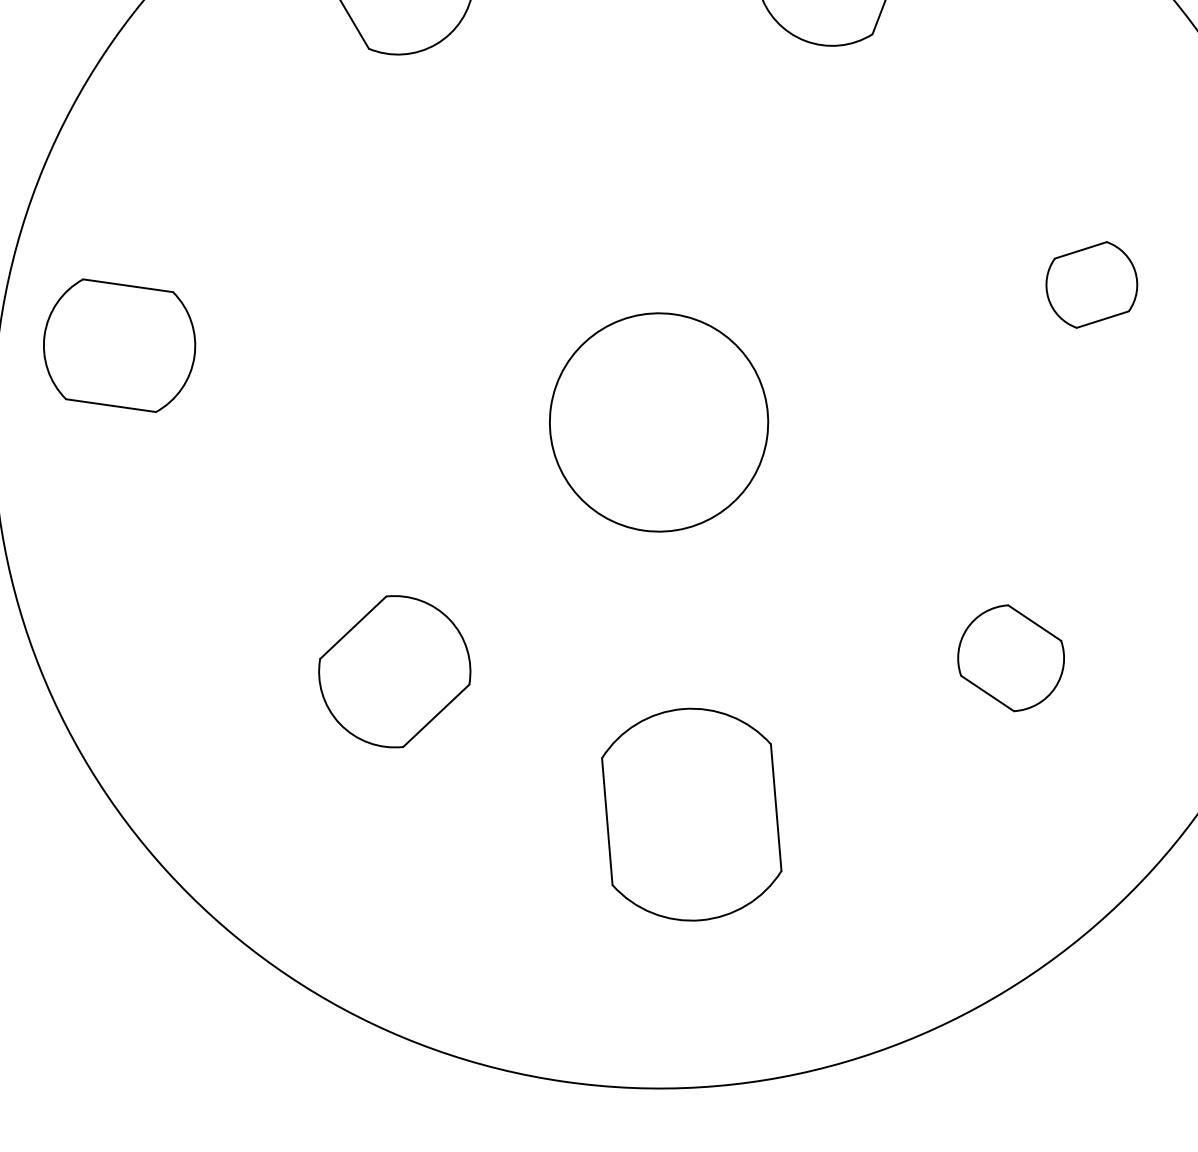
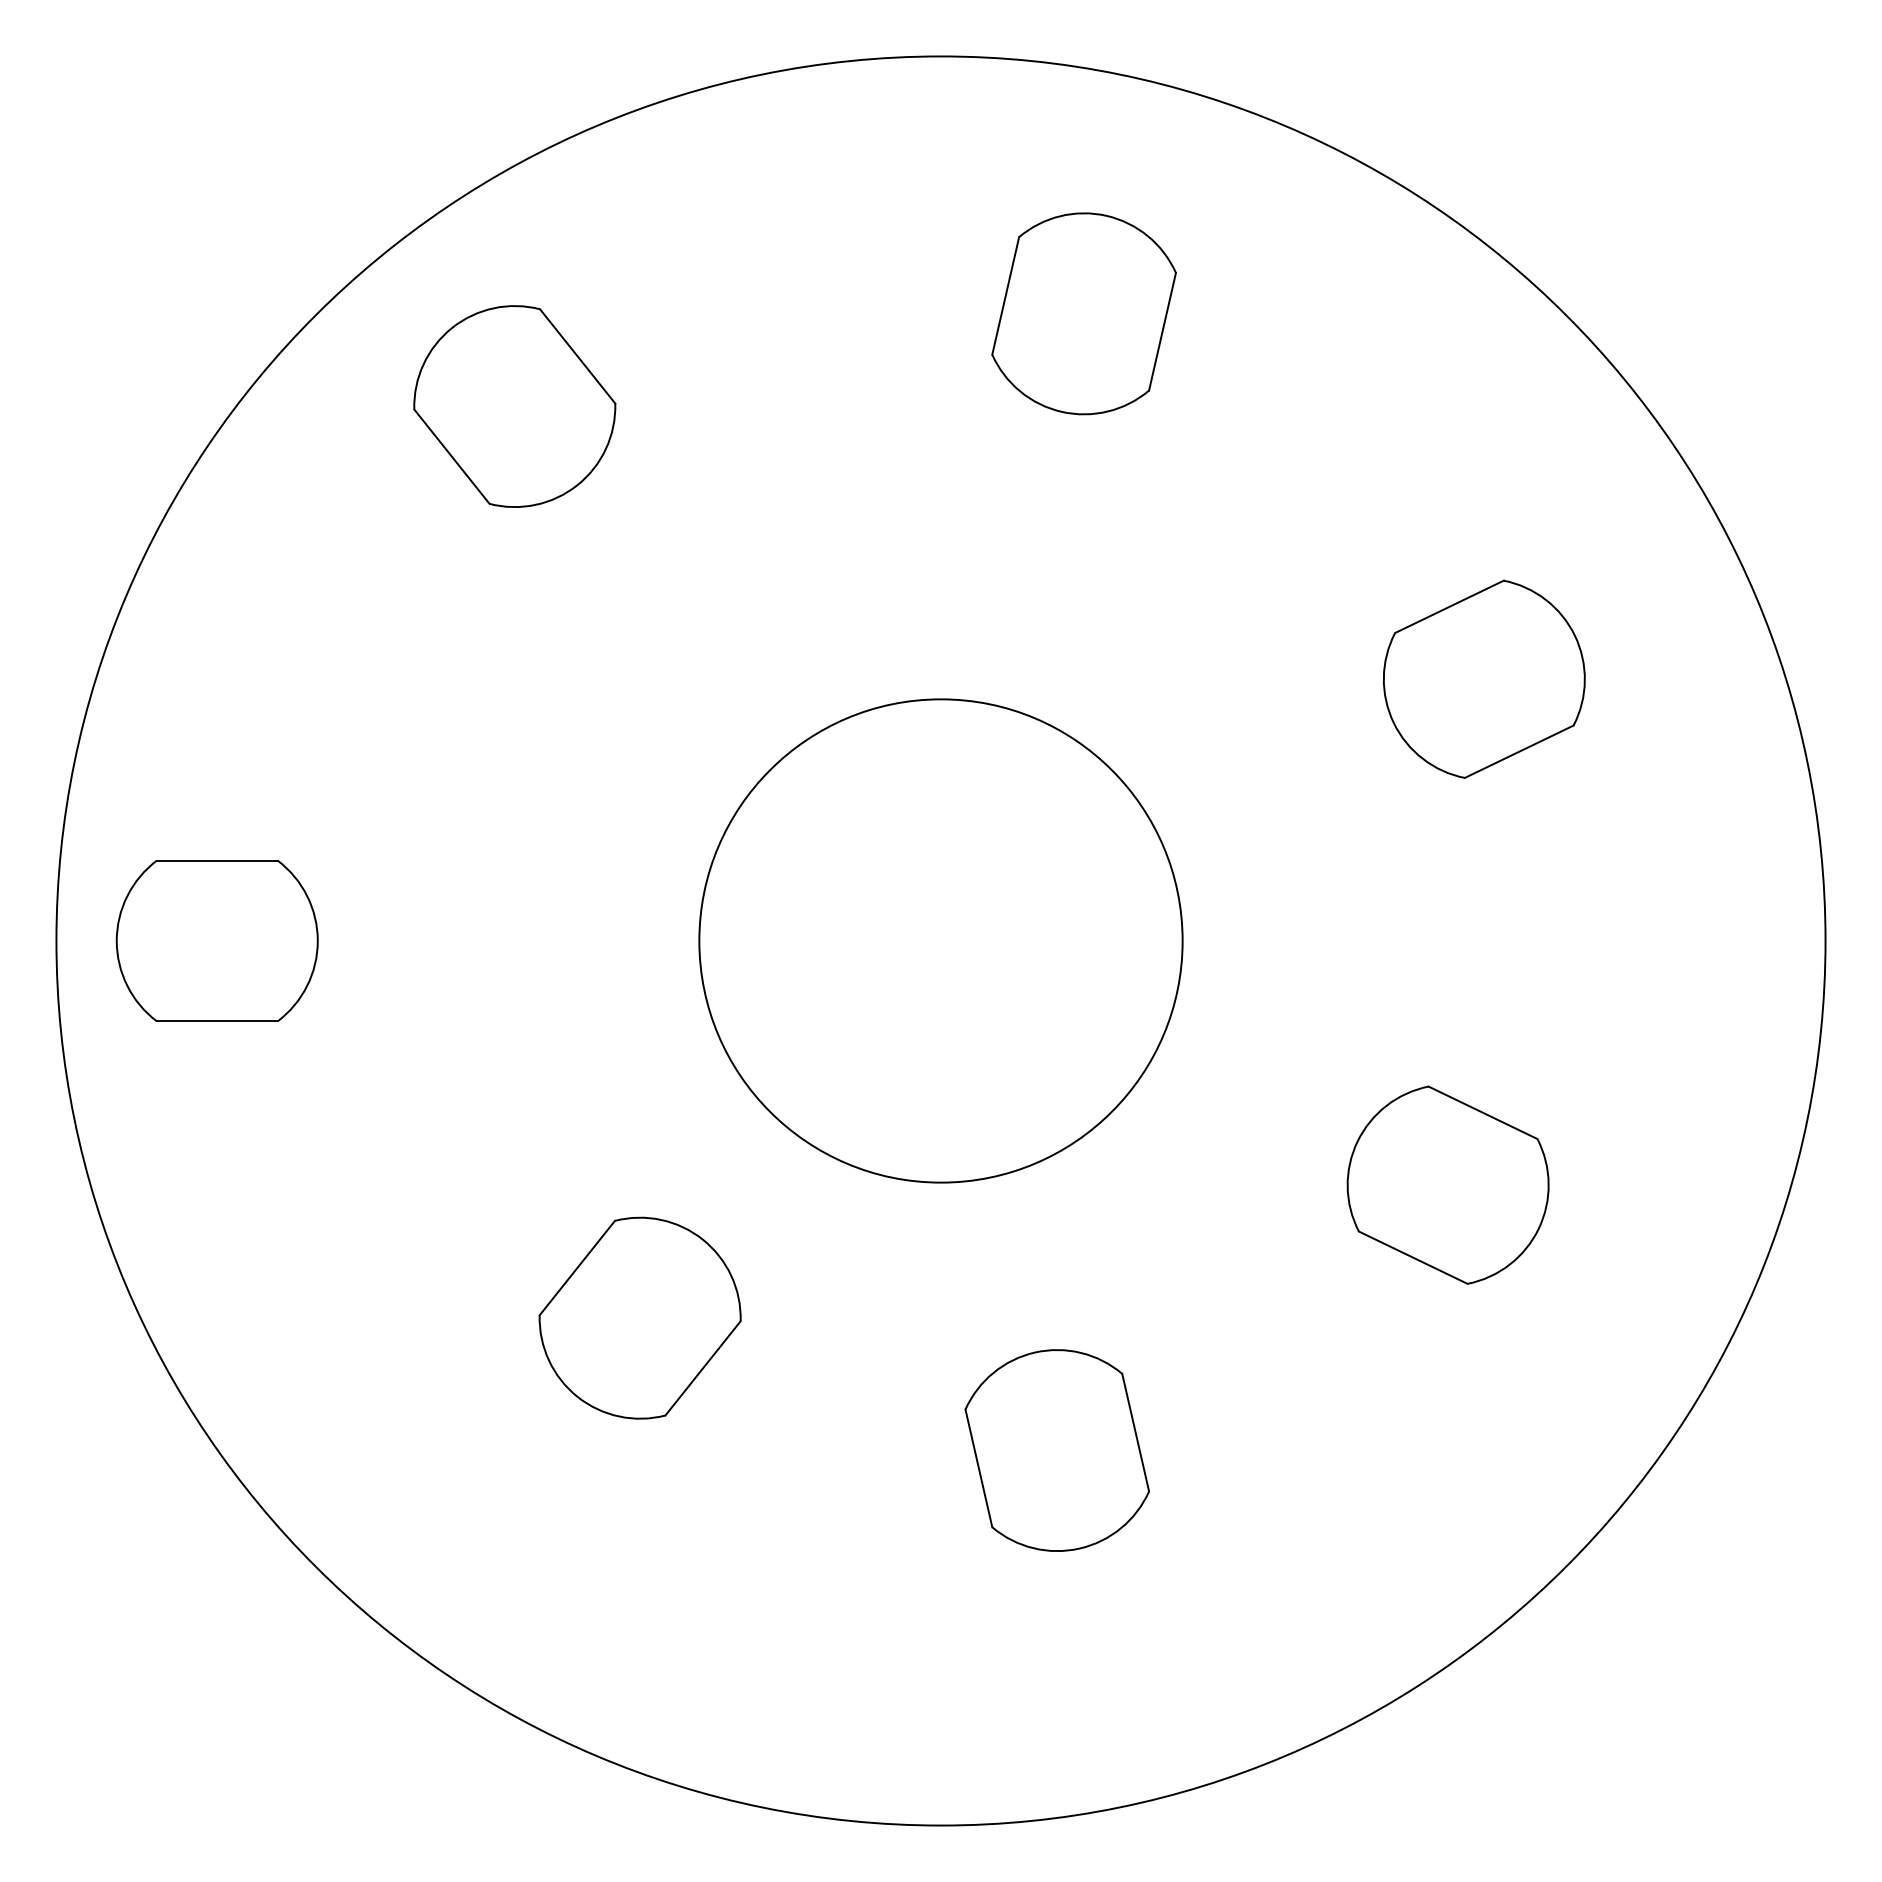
part: (1092, 284) -> (1484, 678), size x1.67
circle: (658, 422) -> (940, 940), size x1.67
part: (1010, 657) -> (1447, 1184), size x1.43
part: (691, 814) -> (1056, 1450), size x0.71

